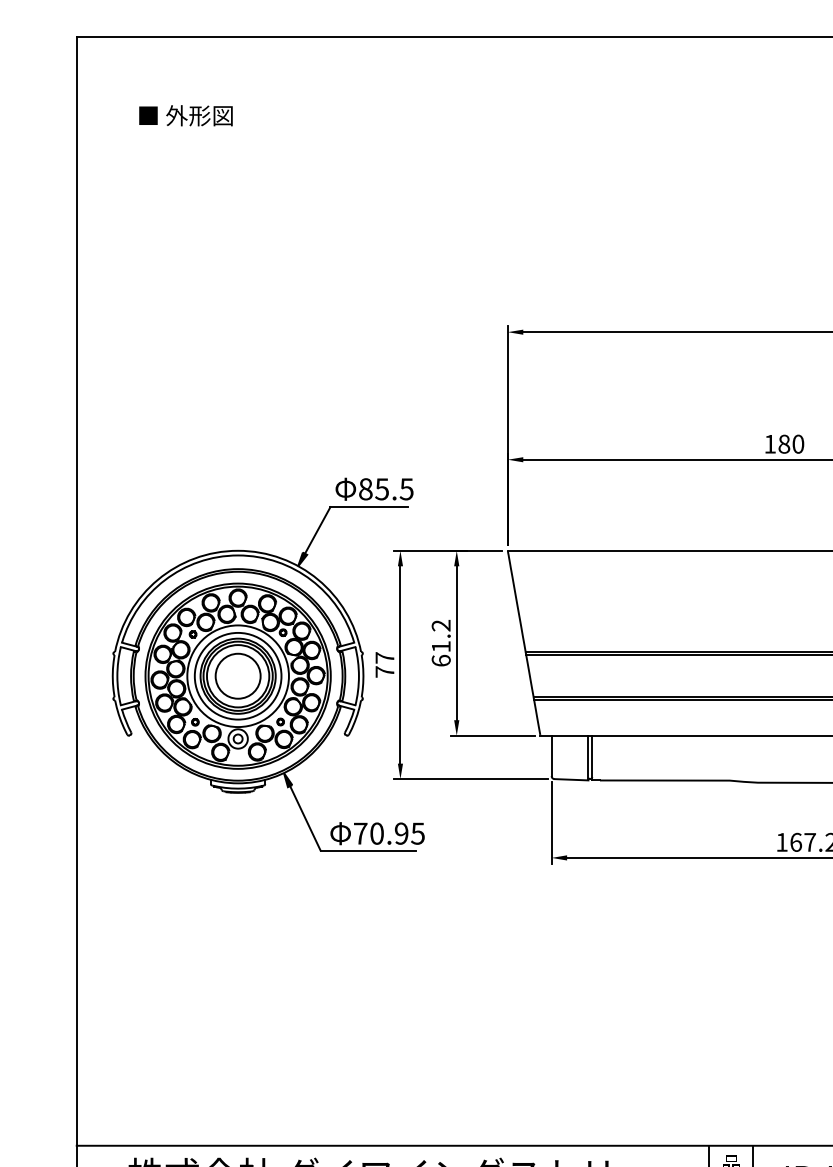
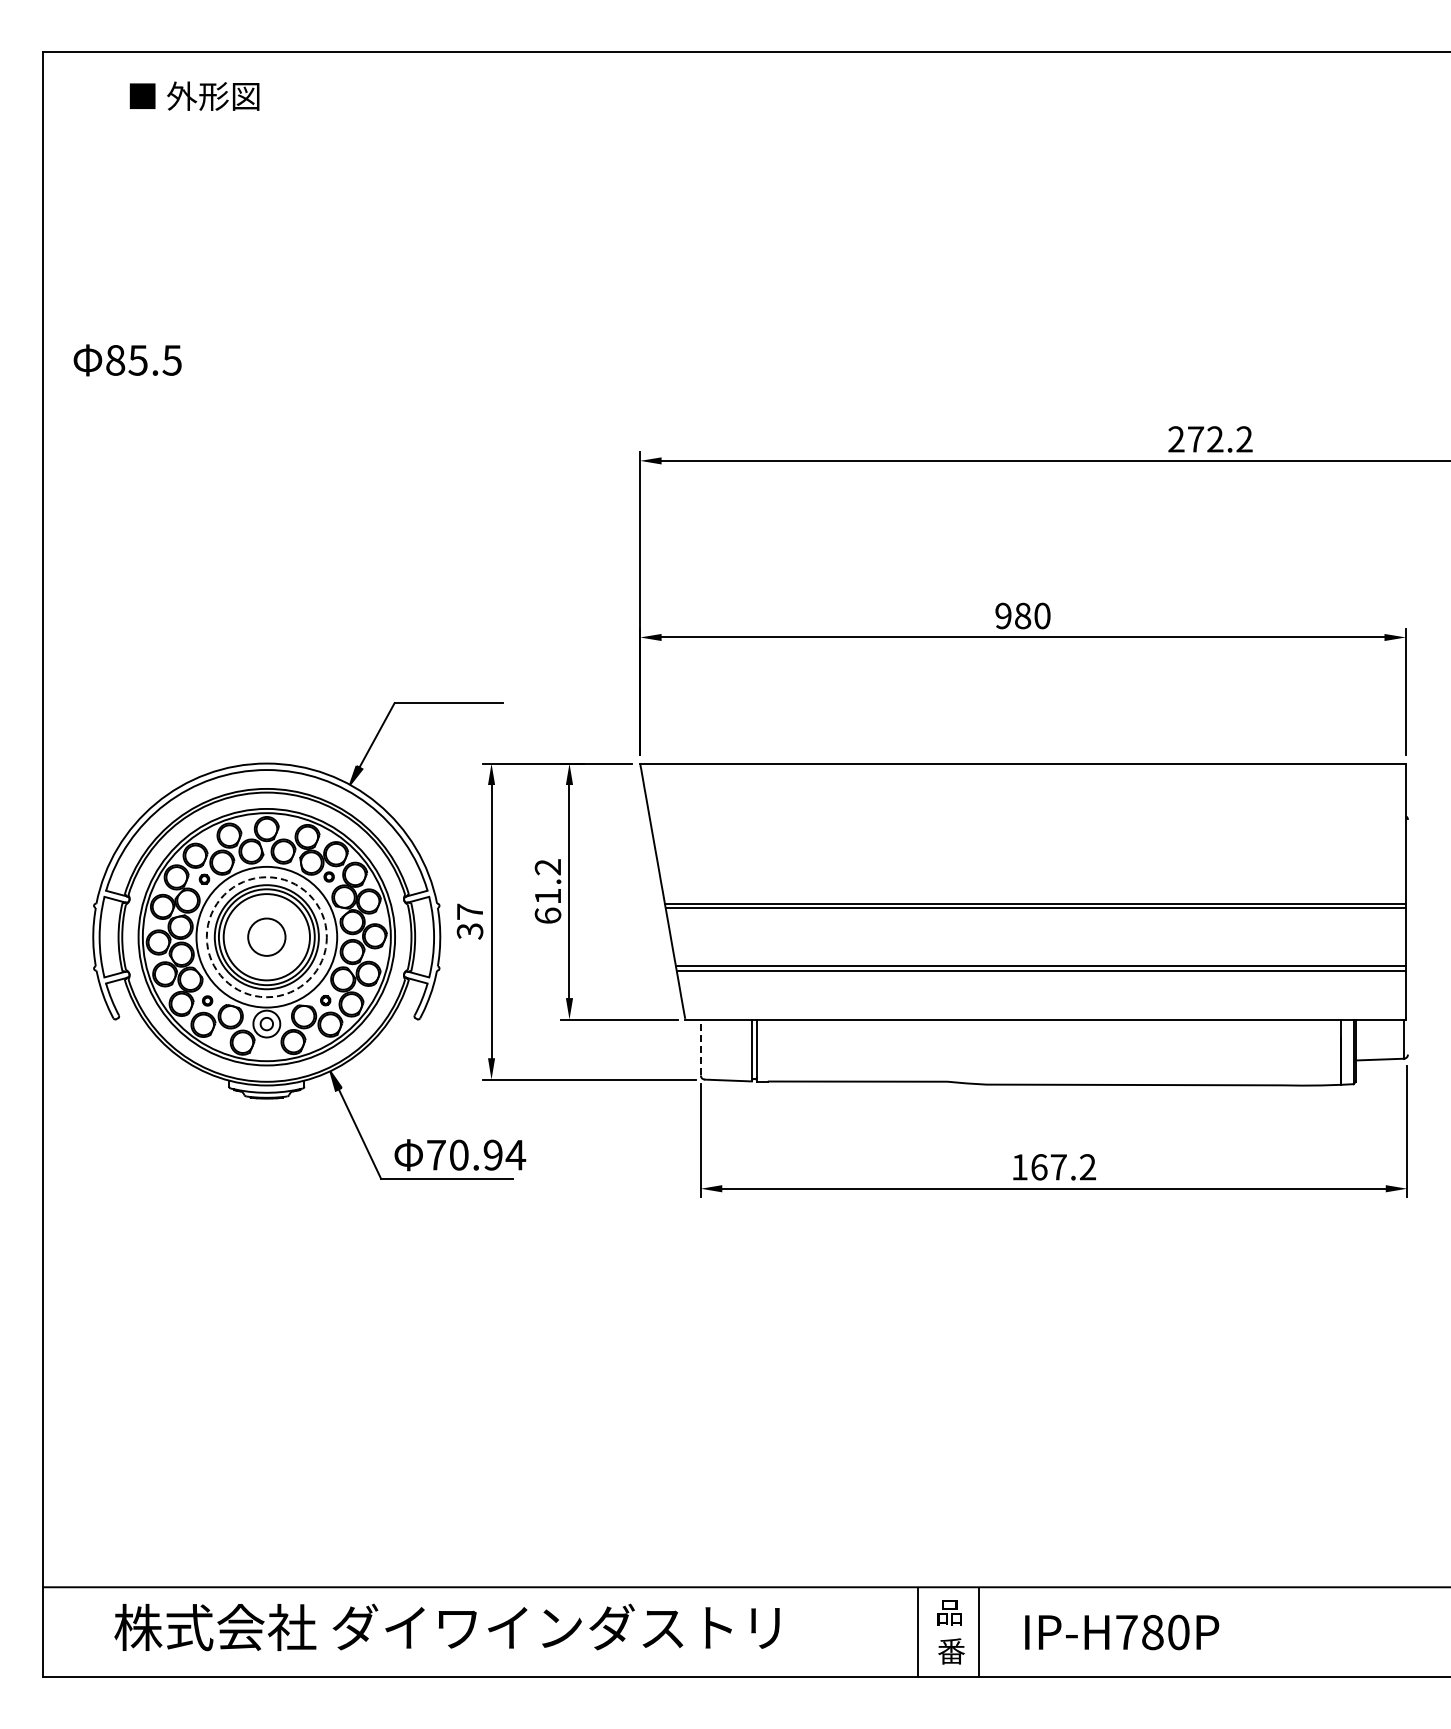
text: (185, 115) -> (194, 95), moved
text: (770, 443) -> (1003, 615), 180 -> 980
text: (374, 489) -> (127, 360), moved
text: (384, 672) -> (469, 931), 77 -> 37
circle: (237, 676) -> (266, 937), size x0.6
circle: (237, 676) -> (266, 937), solid -> dashed
line: (551, 755) -> (700, 1047), solid -> dashed
text: (417, 833) -> (515, 1155), 70.95 -> 70.94

